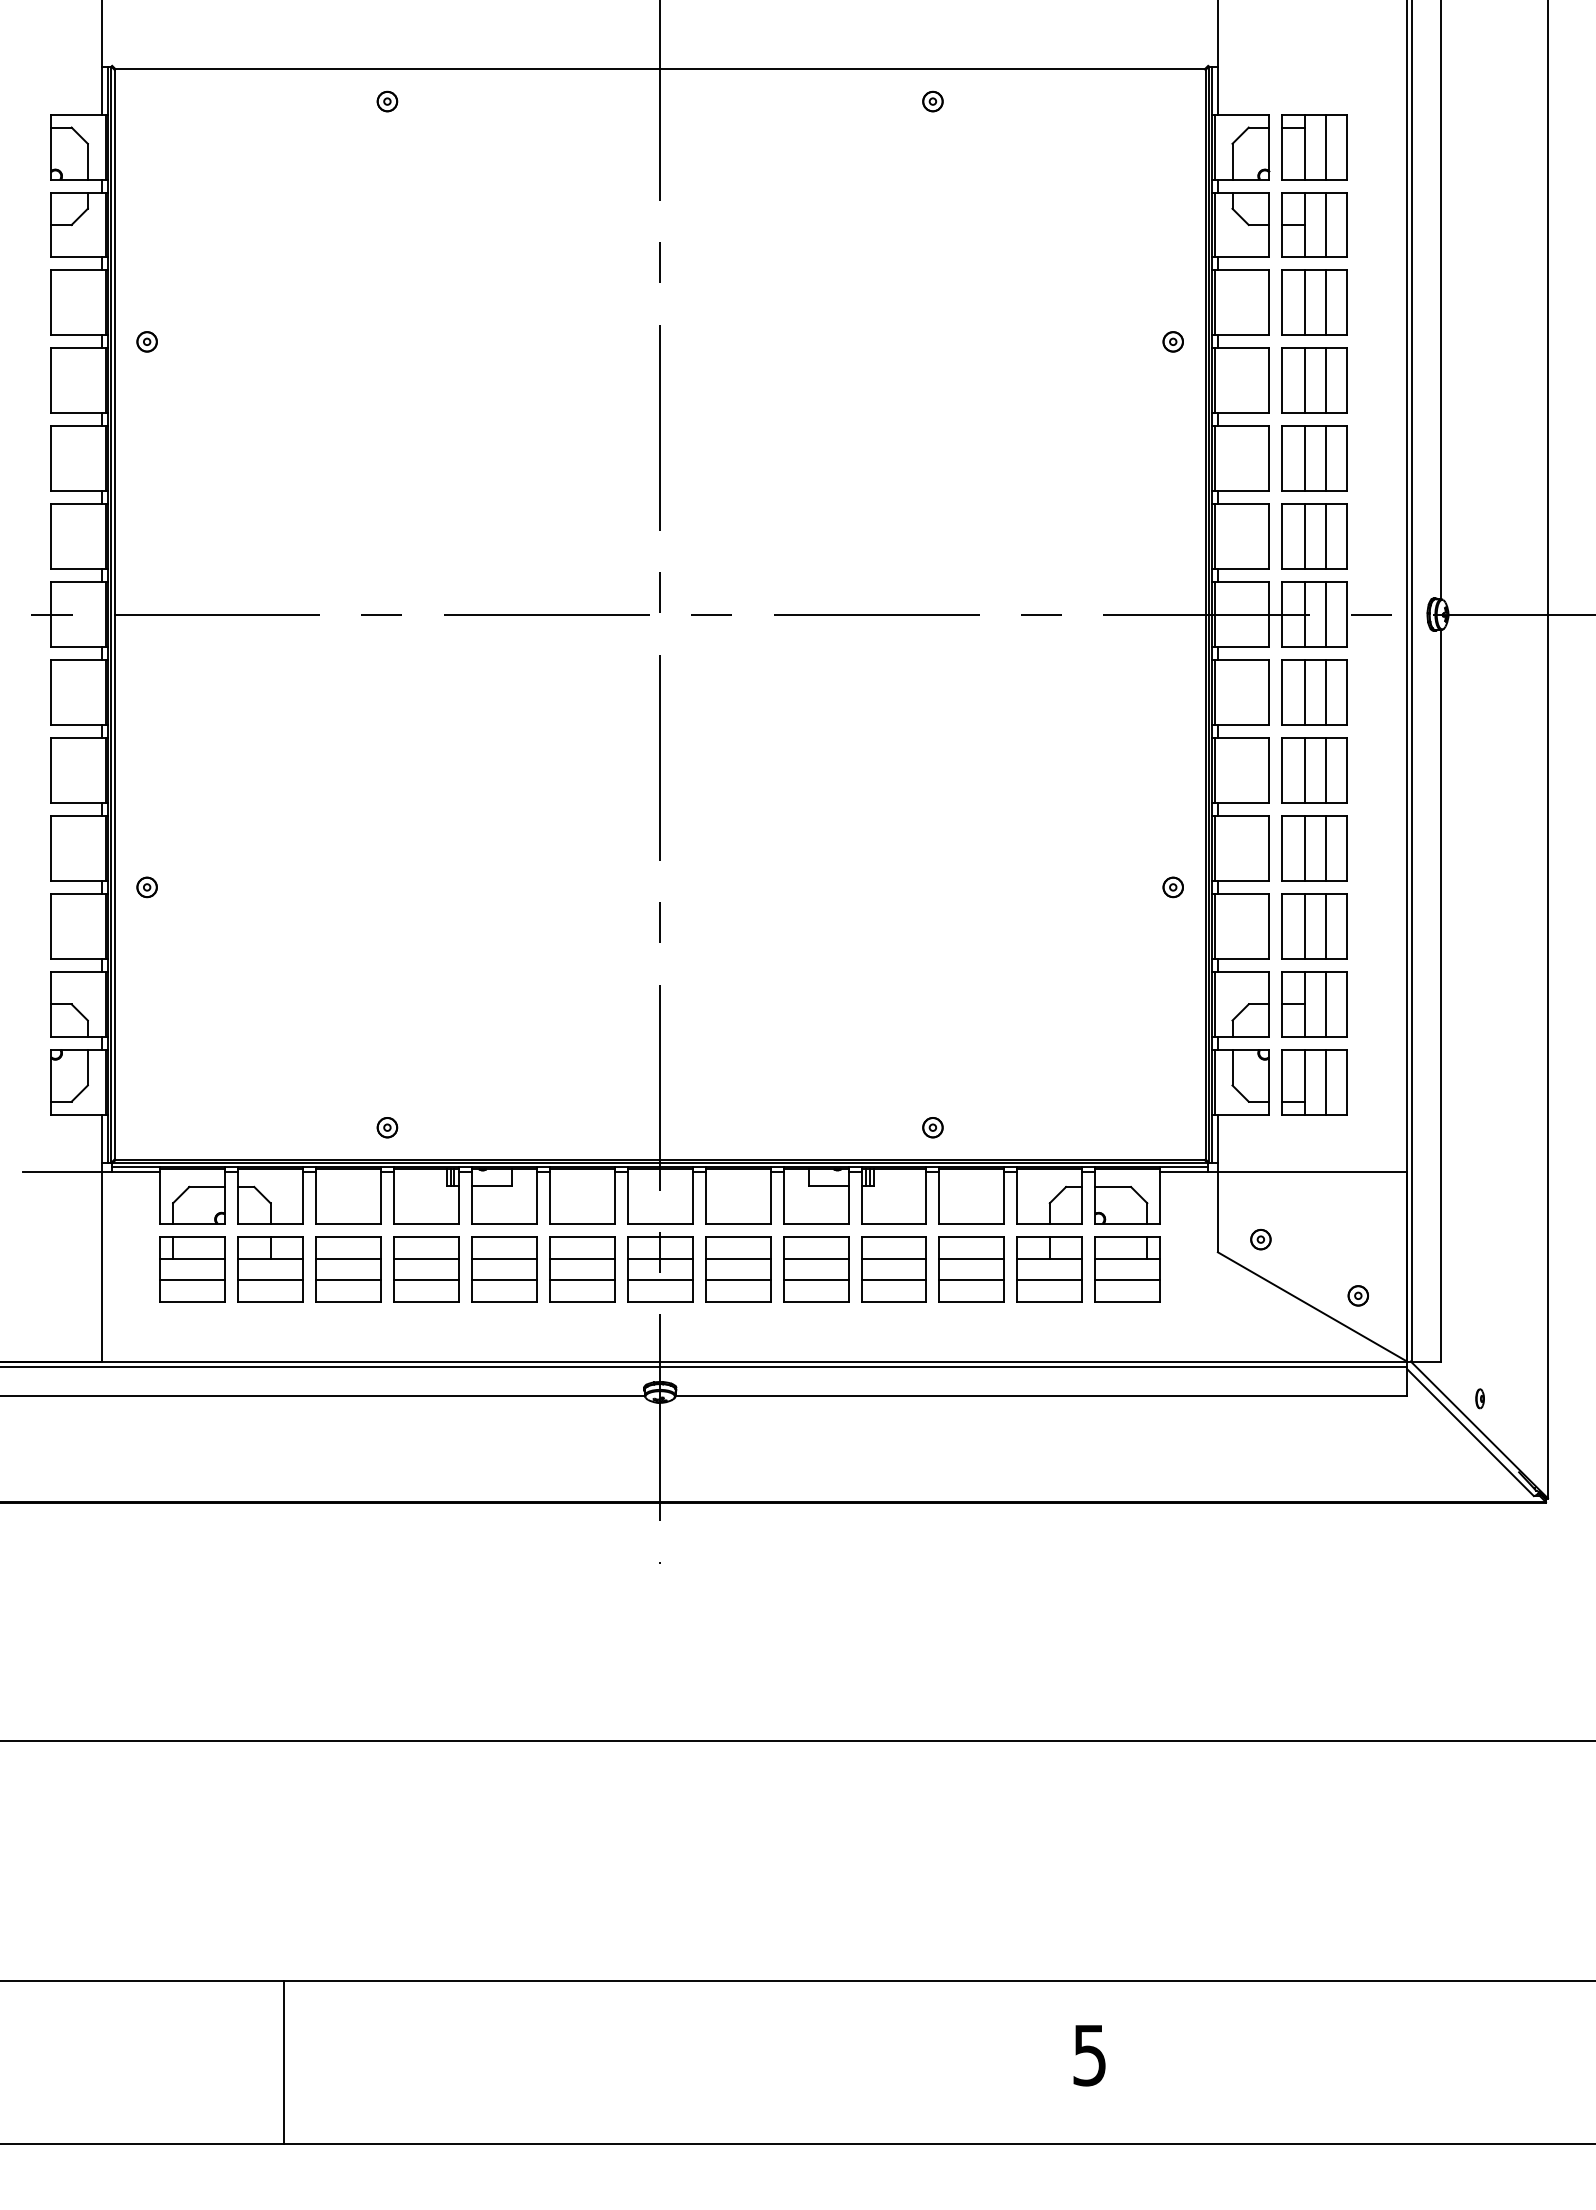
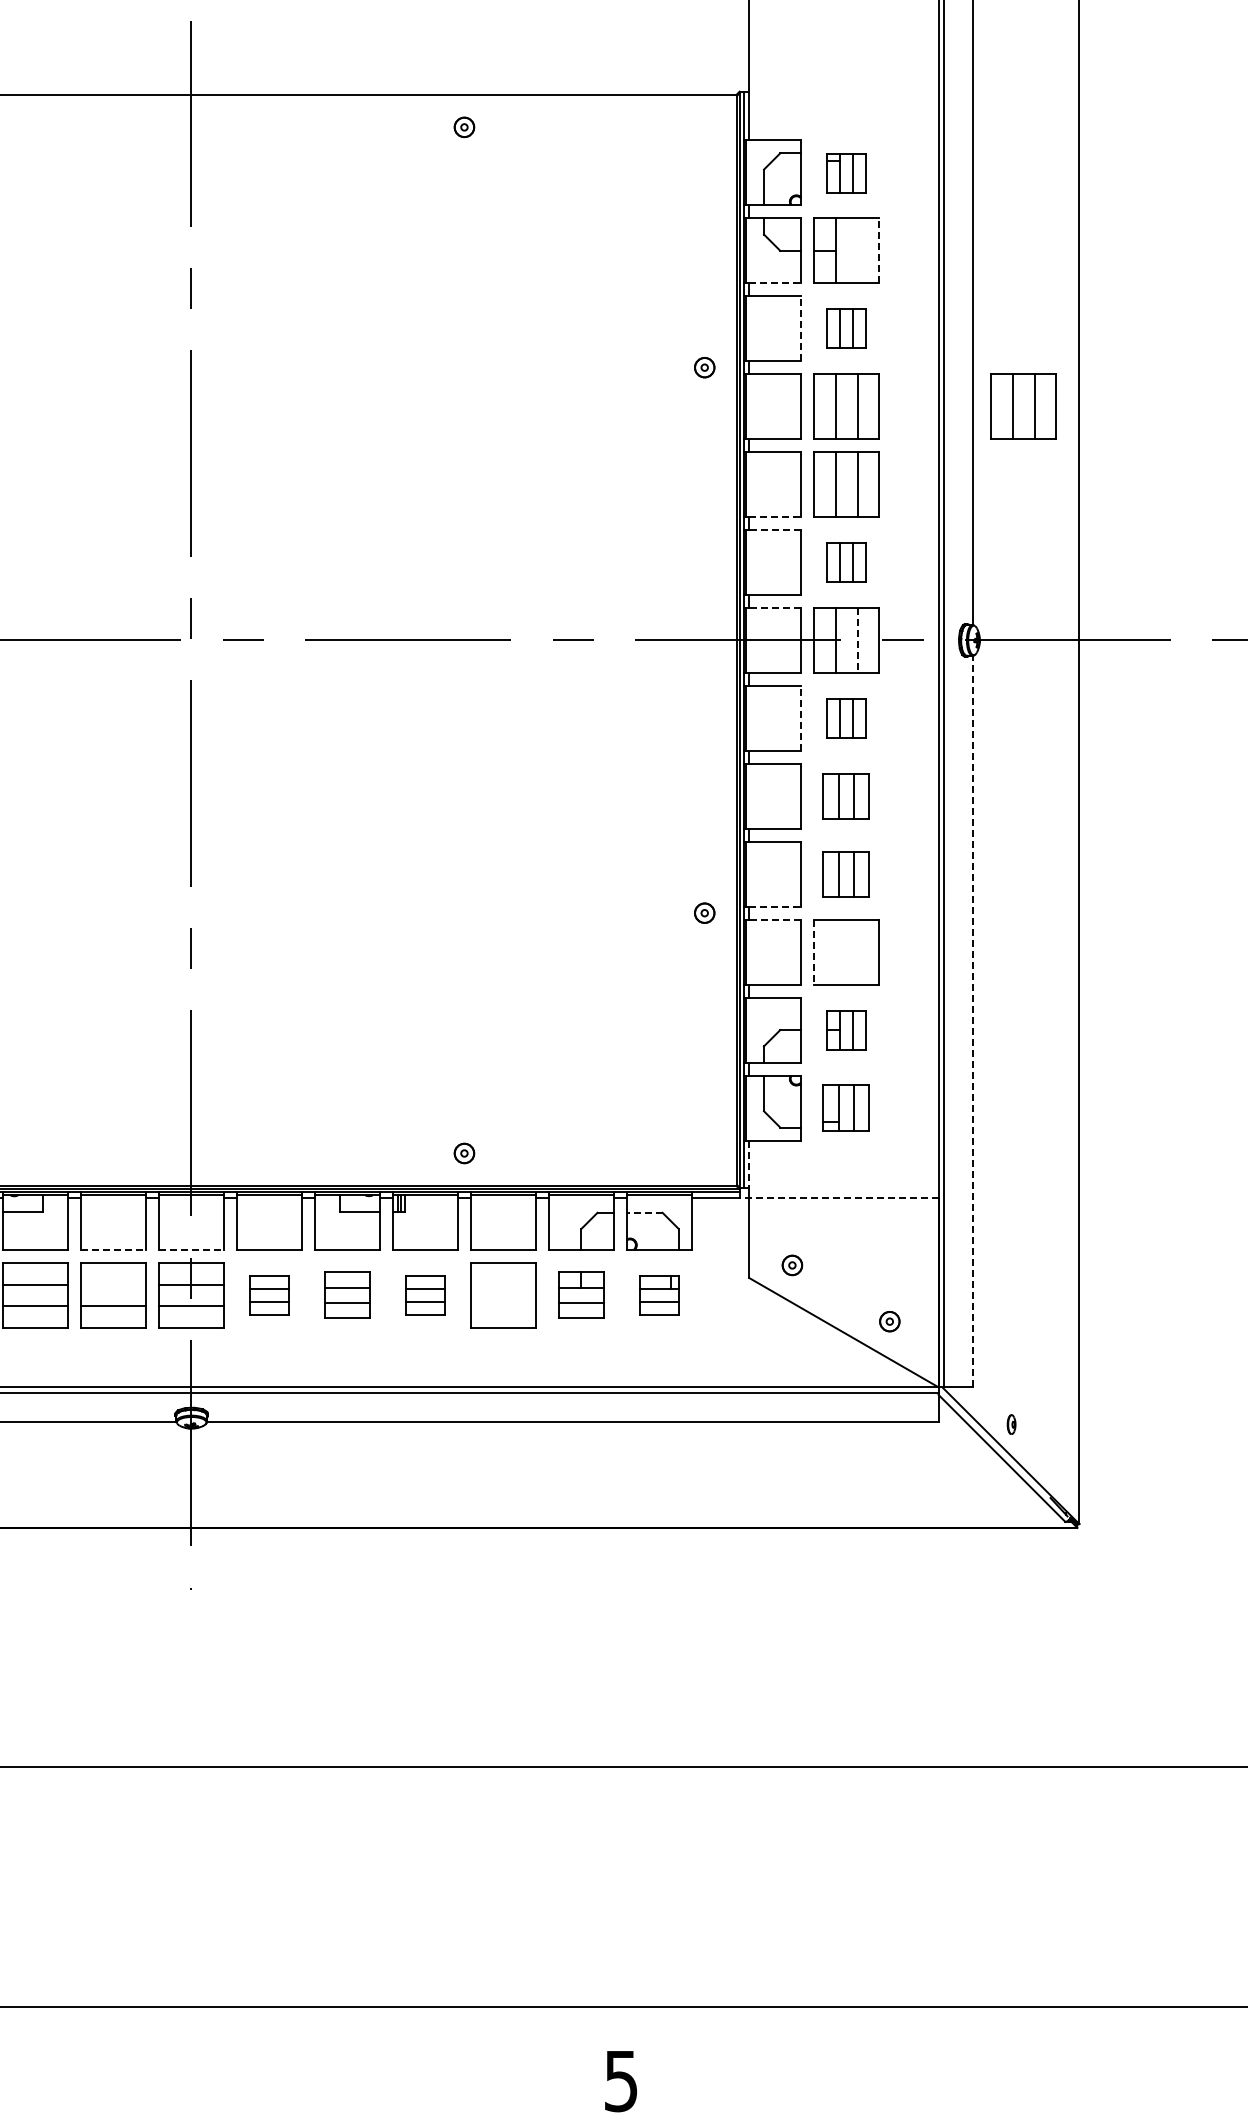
part: (1314, 147) -> (846, 173), size x0.6
line: (1326, 224) -> (858, 250), removed
line: (1347, 224) -> (879, 250), solid -> dashed
line: (1243, 257) -> (775, 283), solid -> dashed
line: (1269, 302) -> (801, 328), solid -> dashed
part: (1314, 302) -> (846, 328), size x0.6
part: (1491, 380) -> (1023, 406), added
line: (1243, 491) -> (775, 517), solid -> dashed
line: (1243, 504) -> (775, 530), solid -> dashed
part: (1314, 536) -> (846, 562), size x0.6
line: (1243, 582) -> (775, 608), solid -> dashed
line: (1326, 615) -> (858, 641), solid -> dashed
line: (1269, 692) -> (801, 718), solid -> dashed
part: (1314, 692) -> (846, 718), size x0.6
part: (1314, 770) -> (846, 796), size x0.7
part: (1314, 848) -> (846, 874), size x0.7
line: (1243, 880) -> (775, 906), solid -> dashed
line: (1243, 893) -> (775, 919), solid -> dashed
line: (1304, 925) -> (836, 951), removed
line: (1326, 925) -> (858, 951), removed
line: (1282, 926) -> (814, 952), solid -> dashed
line: (1441, 995) -> (973, 1021), solid -> dashed
part: (1314, 1004) -> (846, 1030), size x0.6
part: (1314, 1082) -> (846, 1108), size x0.7
line: (1217, 1138) -> (749, 1164), solid -> dashed
line: (1307, 1172) -> (839, 1198), solid -> dashed
line: (1113, 1186) -> (645, 1212), solid -> dashed
line: (582, 1223) -> (114, 1249), solid -> dashed
line: (660, 1223) -> (192, 1249), solid -> dashed
line: (581, 1259) -> (113, 1285), removed
line: (971, 1259) -> (503, 1285), removed
part: (738, 1269) -> (270, 1295), size x0.6
part: (816, 1269) -> (348, 1295), size x0.7
part: (893, 1269) -> (425, 1295), size x0.6
part: (1049, 1269) -> (581, 1295), size x0.7
part: (1127, 1269) -> (659, 1295), size x0.6
line: (971, 1280) -> (503, 1306), removed

